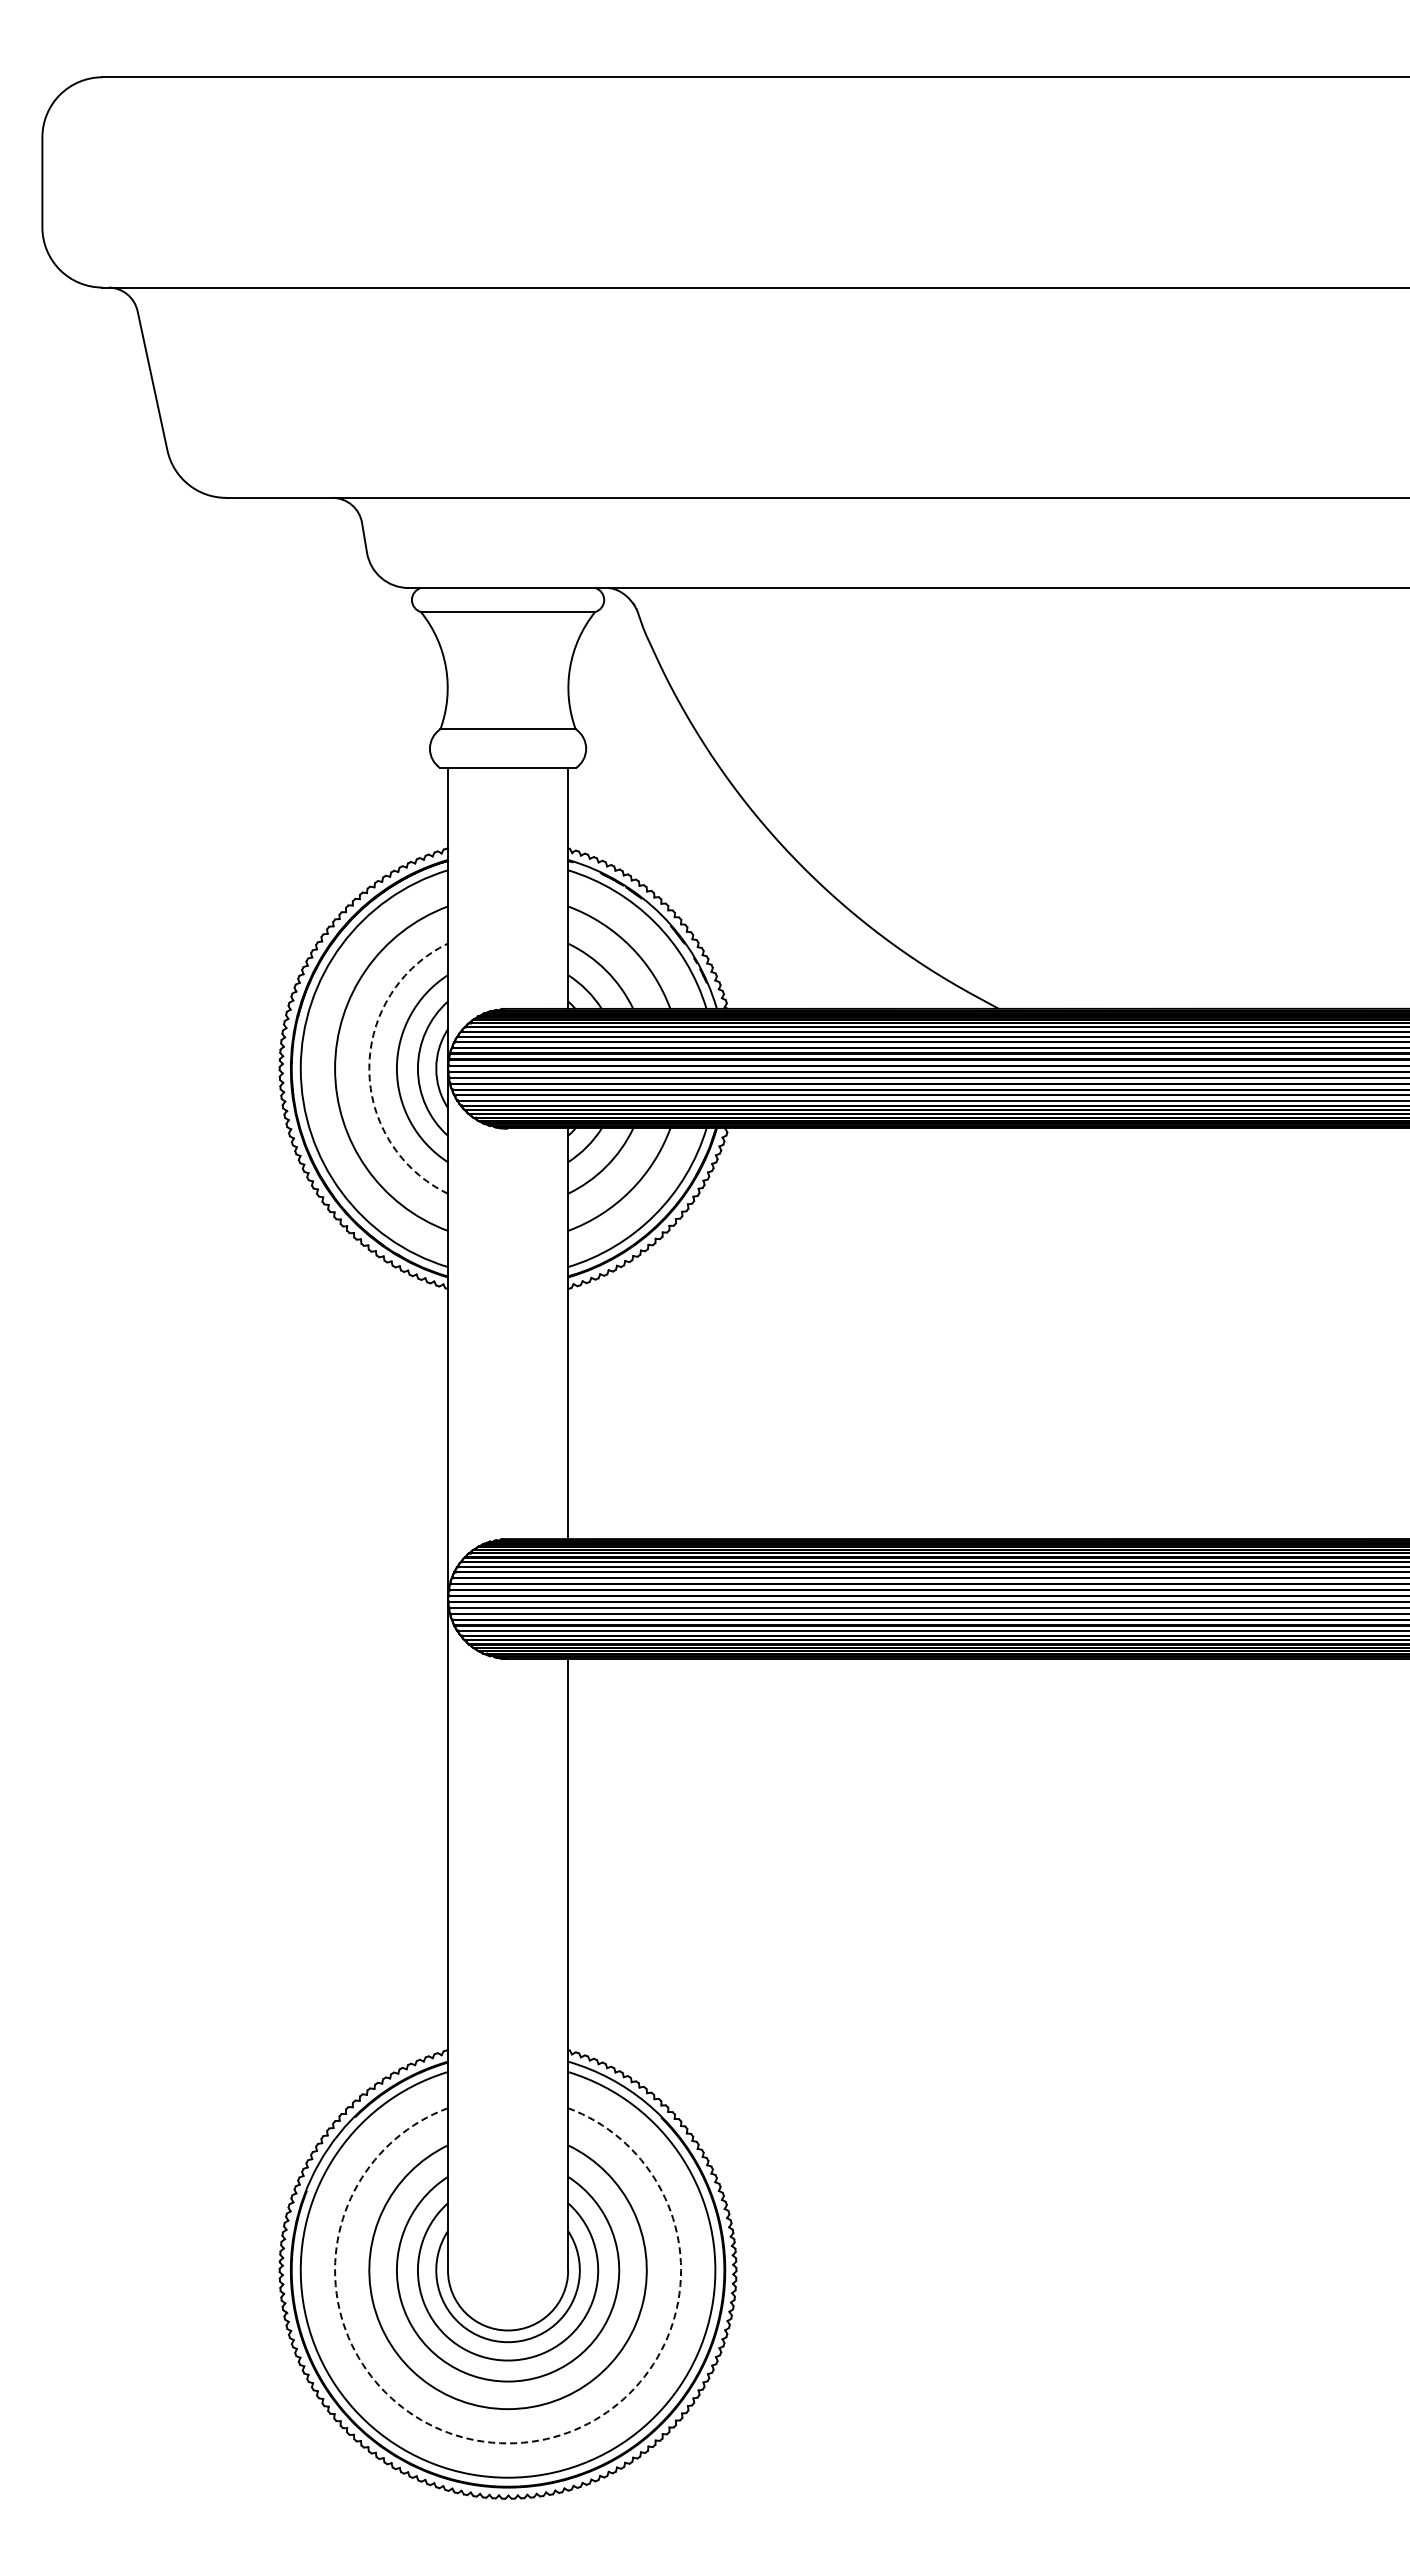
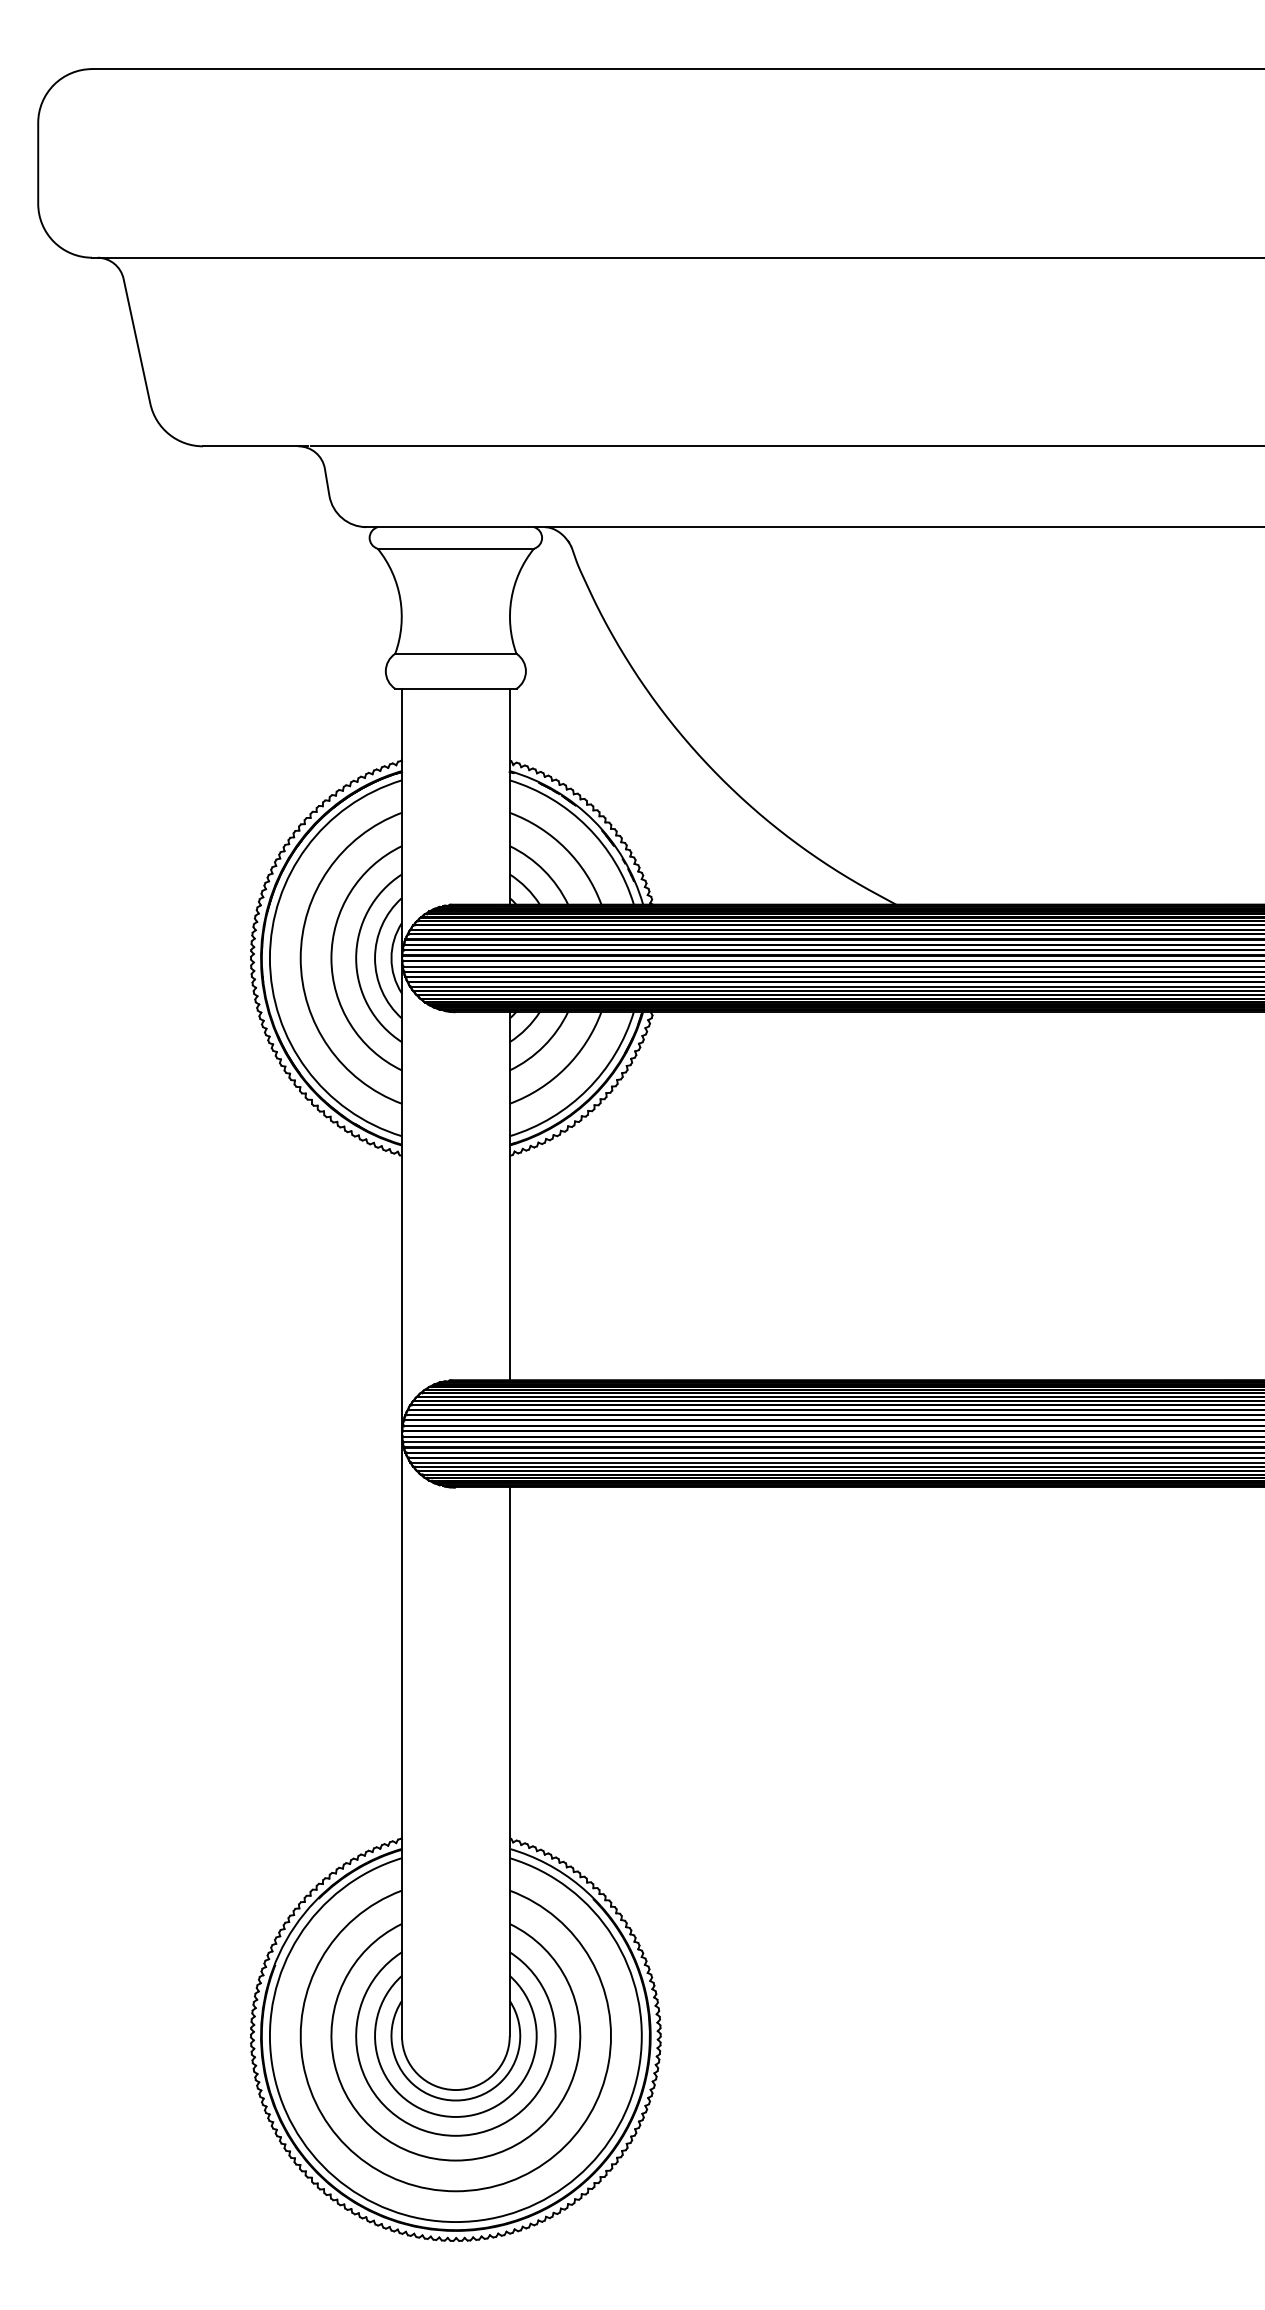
arc: (369, 1068) -> (331, 958), dashed -> solid
arc: (508, 2443) -> (456, 2191), dashed -> solid

